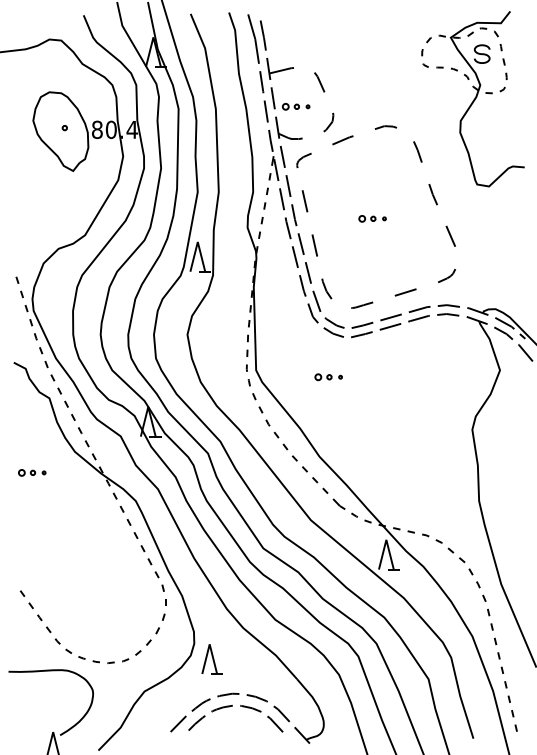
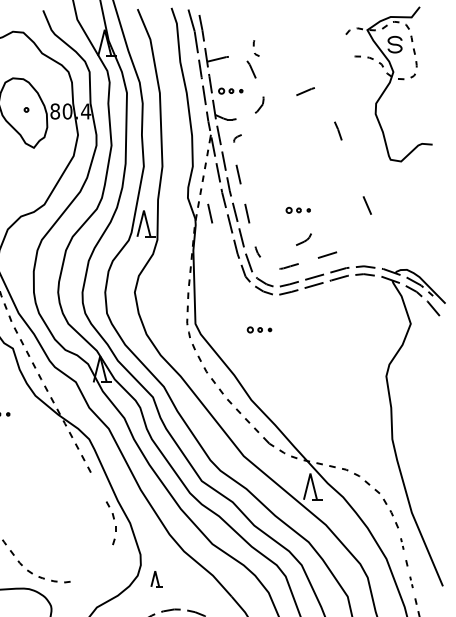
part: (424, 58) -> (255, 48), moved
part: (385, 127) -> (309, 109), removed
line: (342, 140) -> (305, 91), moved
part: (303, 160) -> (237, 138), size x0.6
line: (432, 194) -> (351, 168), removed
part: (372, 218) -> (298, 210), moved
line: (272, 245) -> (209, 213), added
part: (446, 275) -> (303, 239), moved
part: (326, 288) -> (257, 251), size x0.6
part: (146, 555) -> (98, 487), removed
part: (490, 619) -> (402, 543), size x0.6
part: (140, 644) -> (93, 565), removed
part: (211, 659) -> (156, 579), size x0.6
part: (500, 662) -> (411, 581), size x0.6

